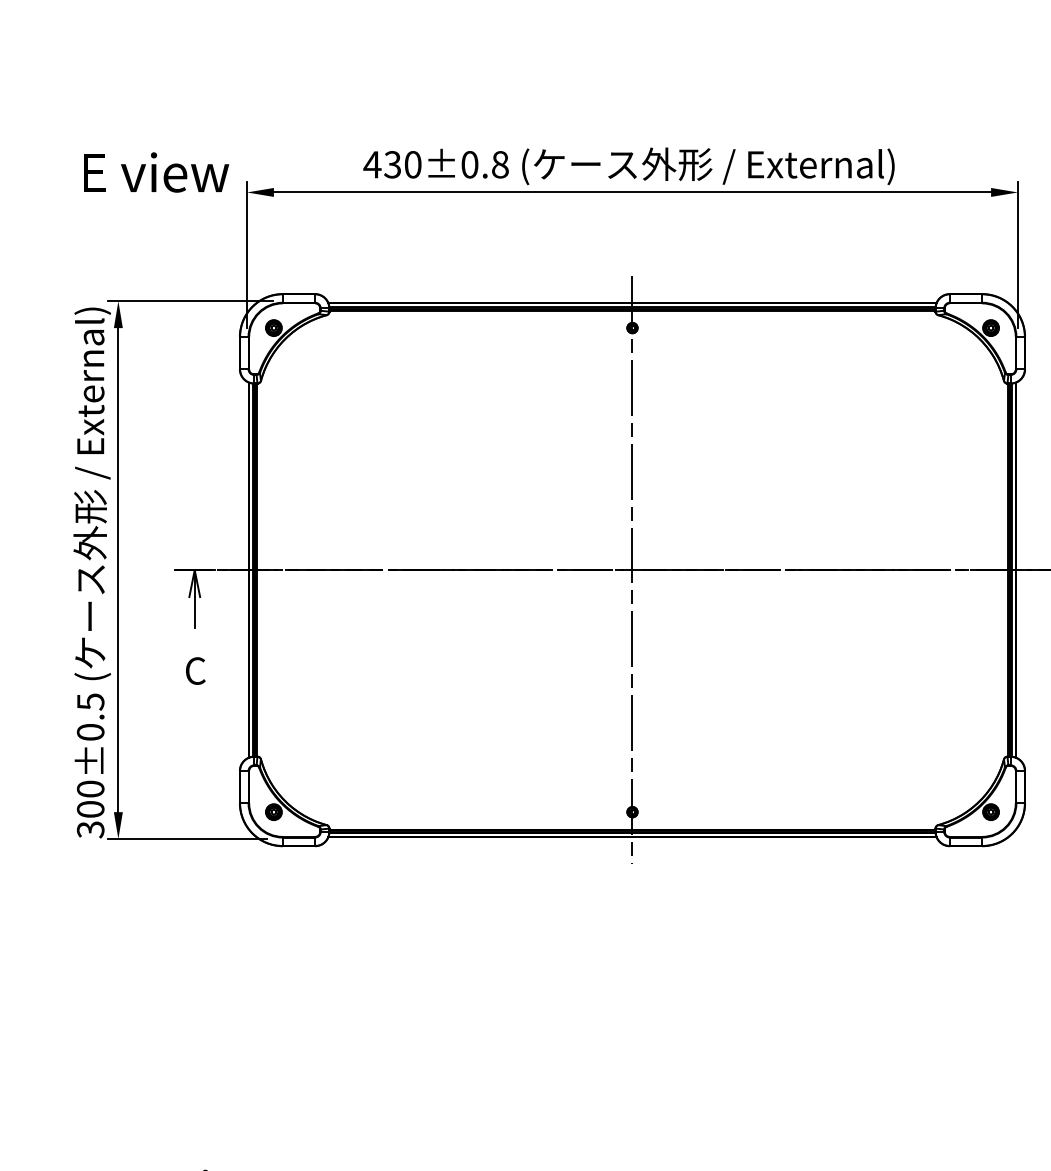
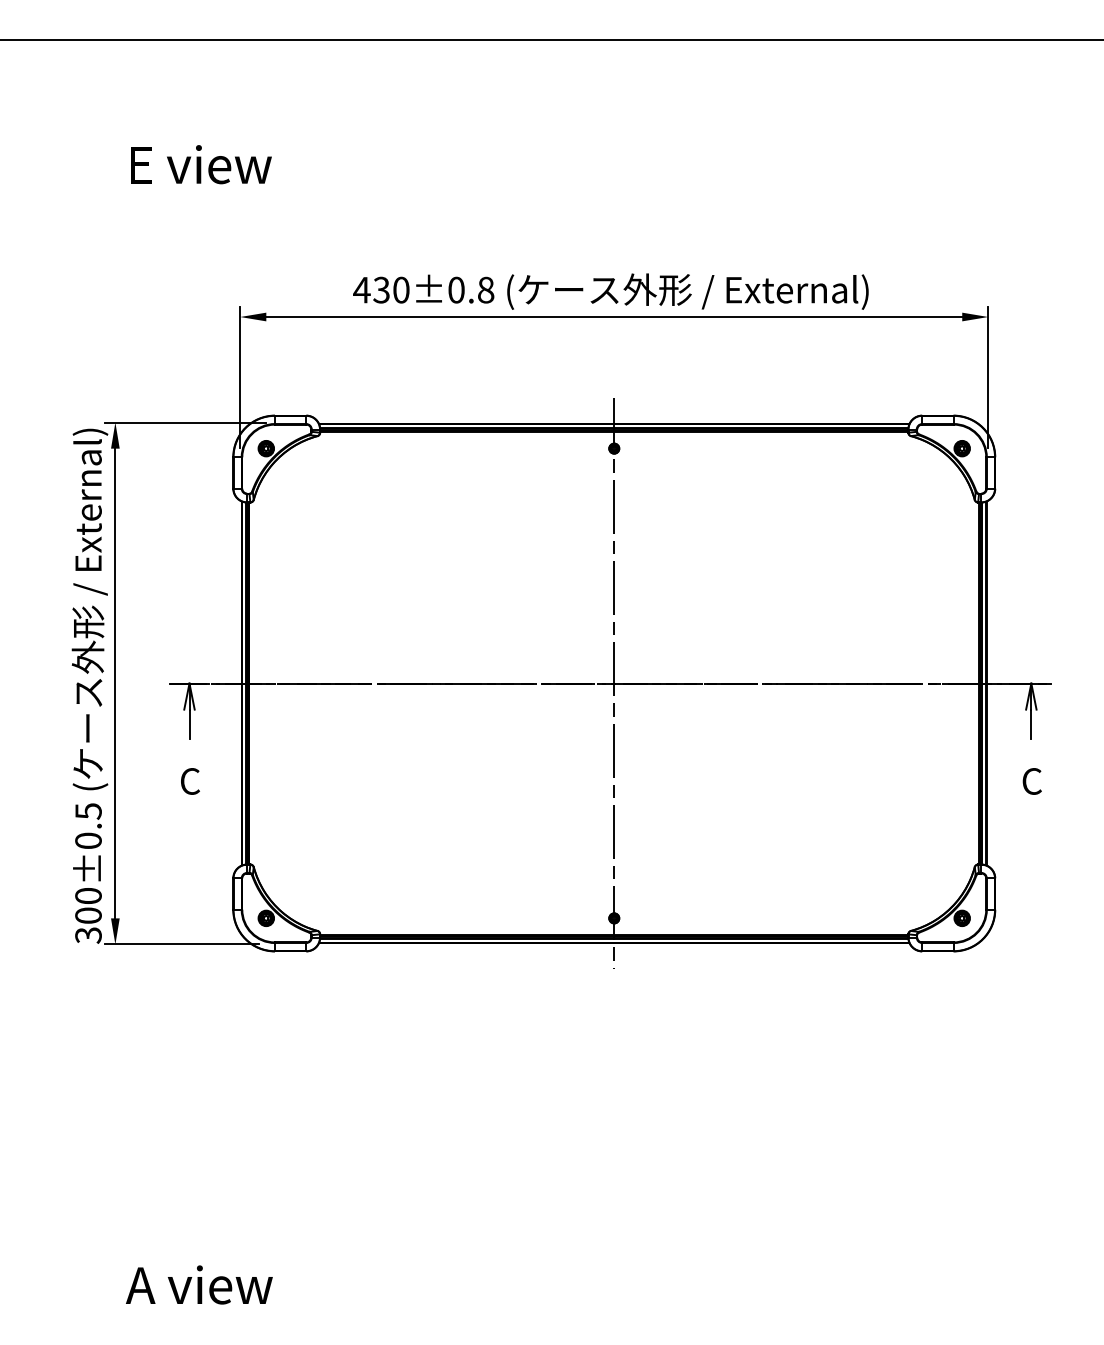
text: (156, 172) -> (201, 164), moved

